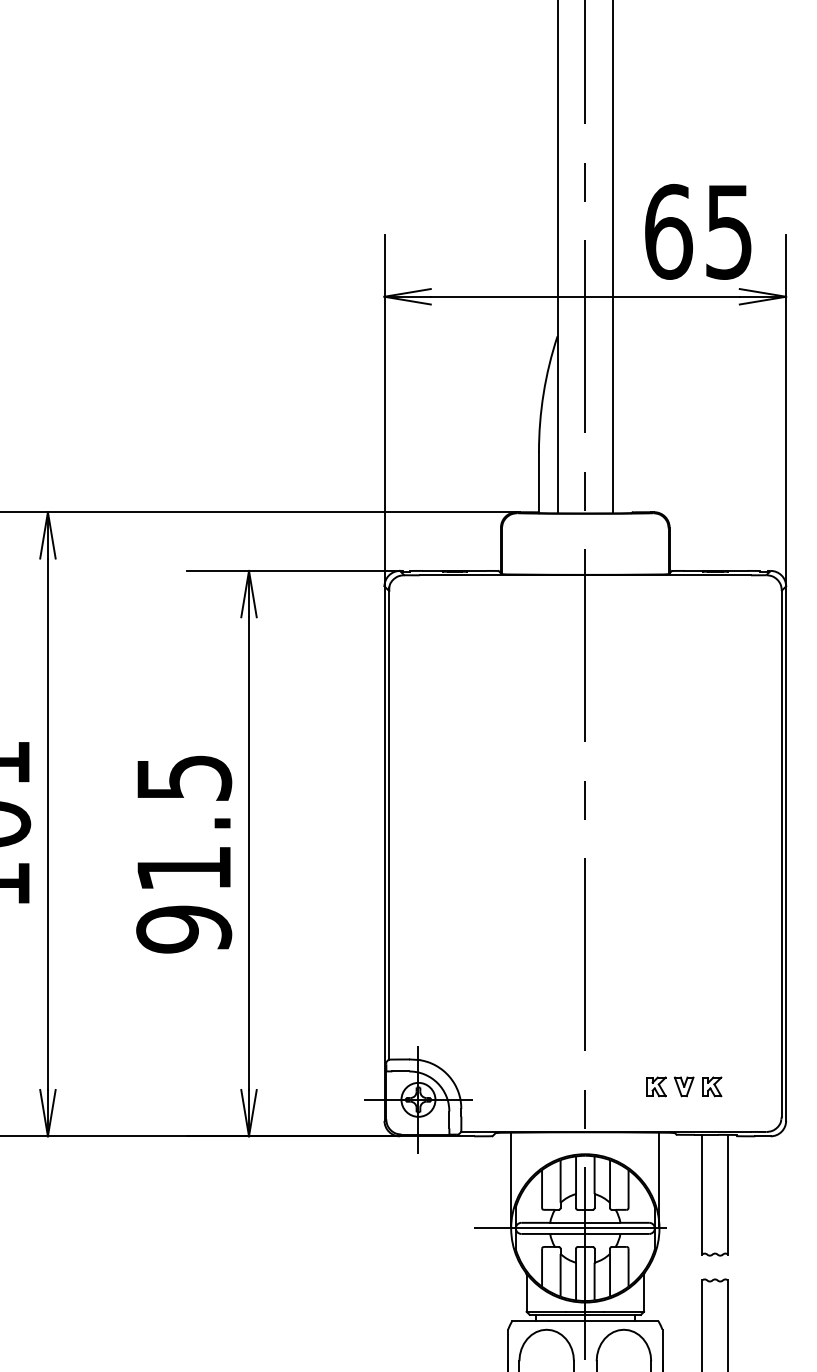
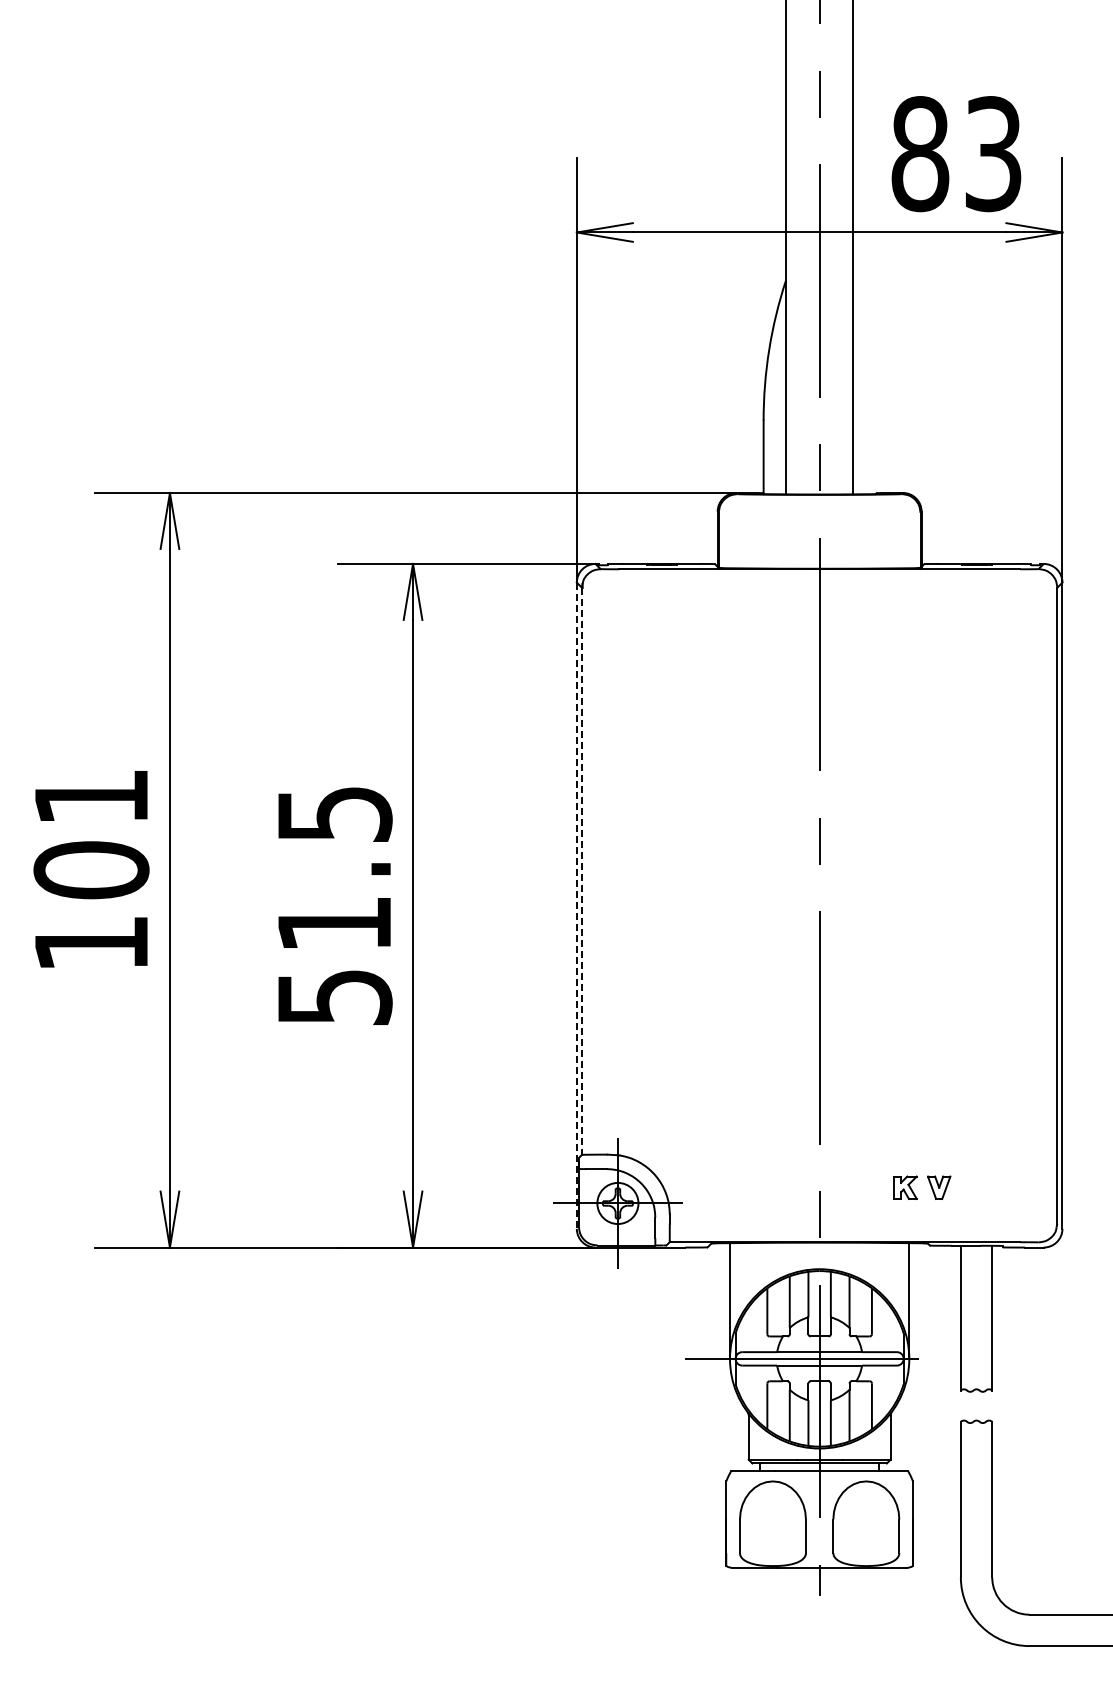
text: (698, 232) -> (956, 154), 65 -> 83
line: (389, 825) -> (582, 871), solid -> dashed
line: (384, 854) -> (576, 906), solid -> dashed
text: (184, 929) -> (334, 997), 91.5 -> 51.5
part: (712, 1086) -> (973, 1187), removed

